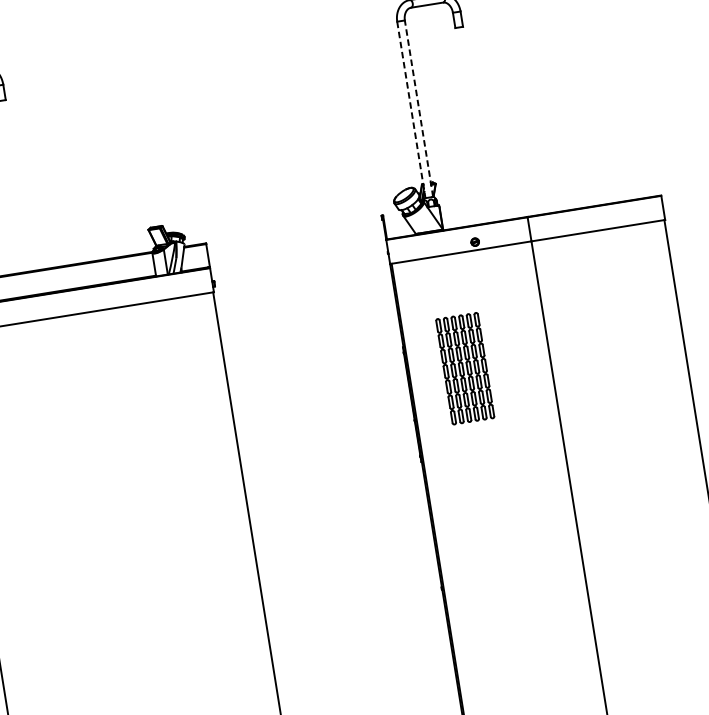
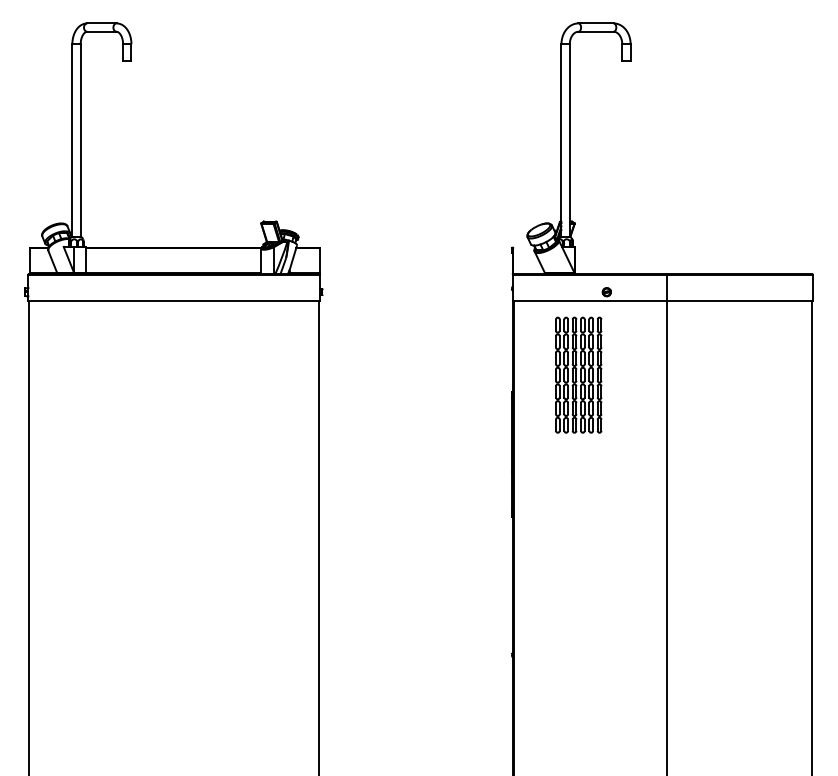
line: (418, 108) -> (569, 140), dashed -> solid
line: (411, 110) -> (561, 141), dashed -> solid
part: (464, 368) -> (578, 374), moved

